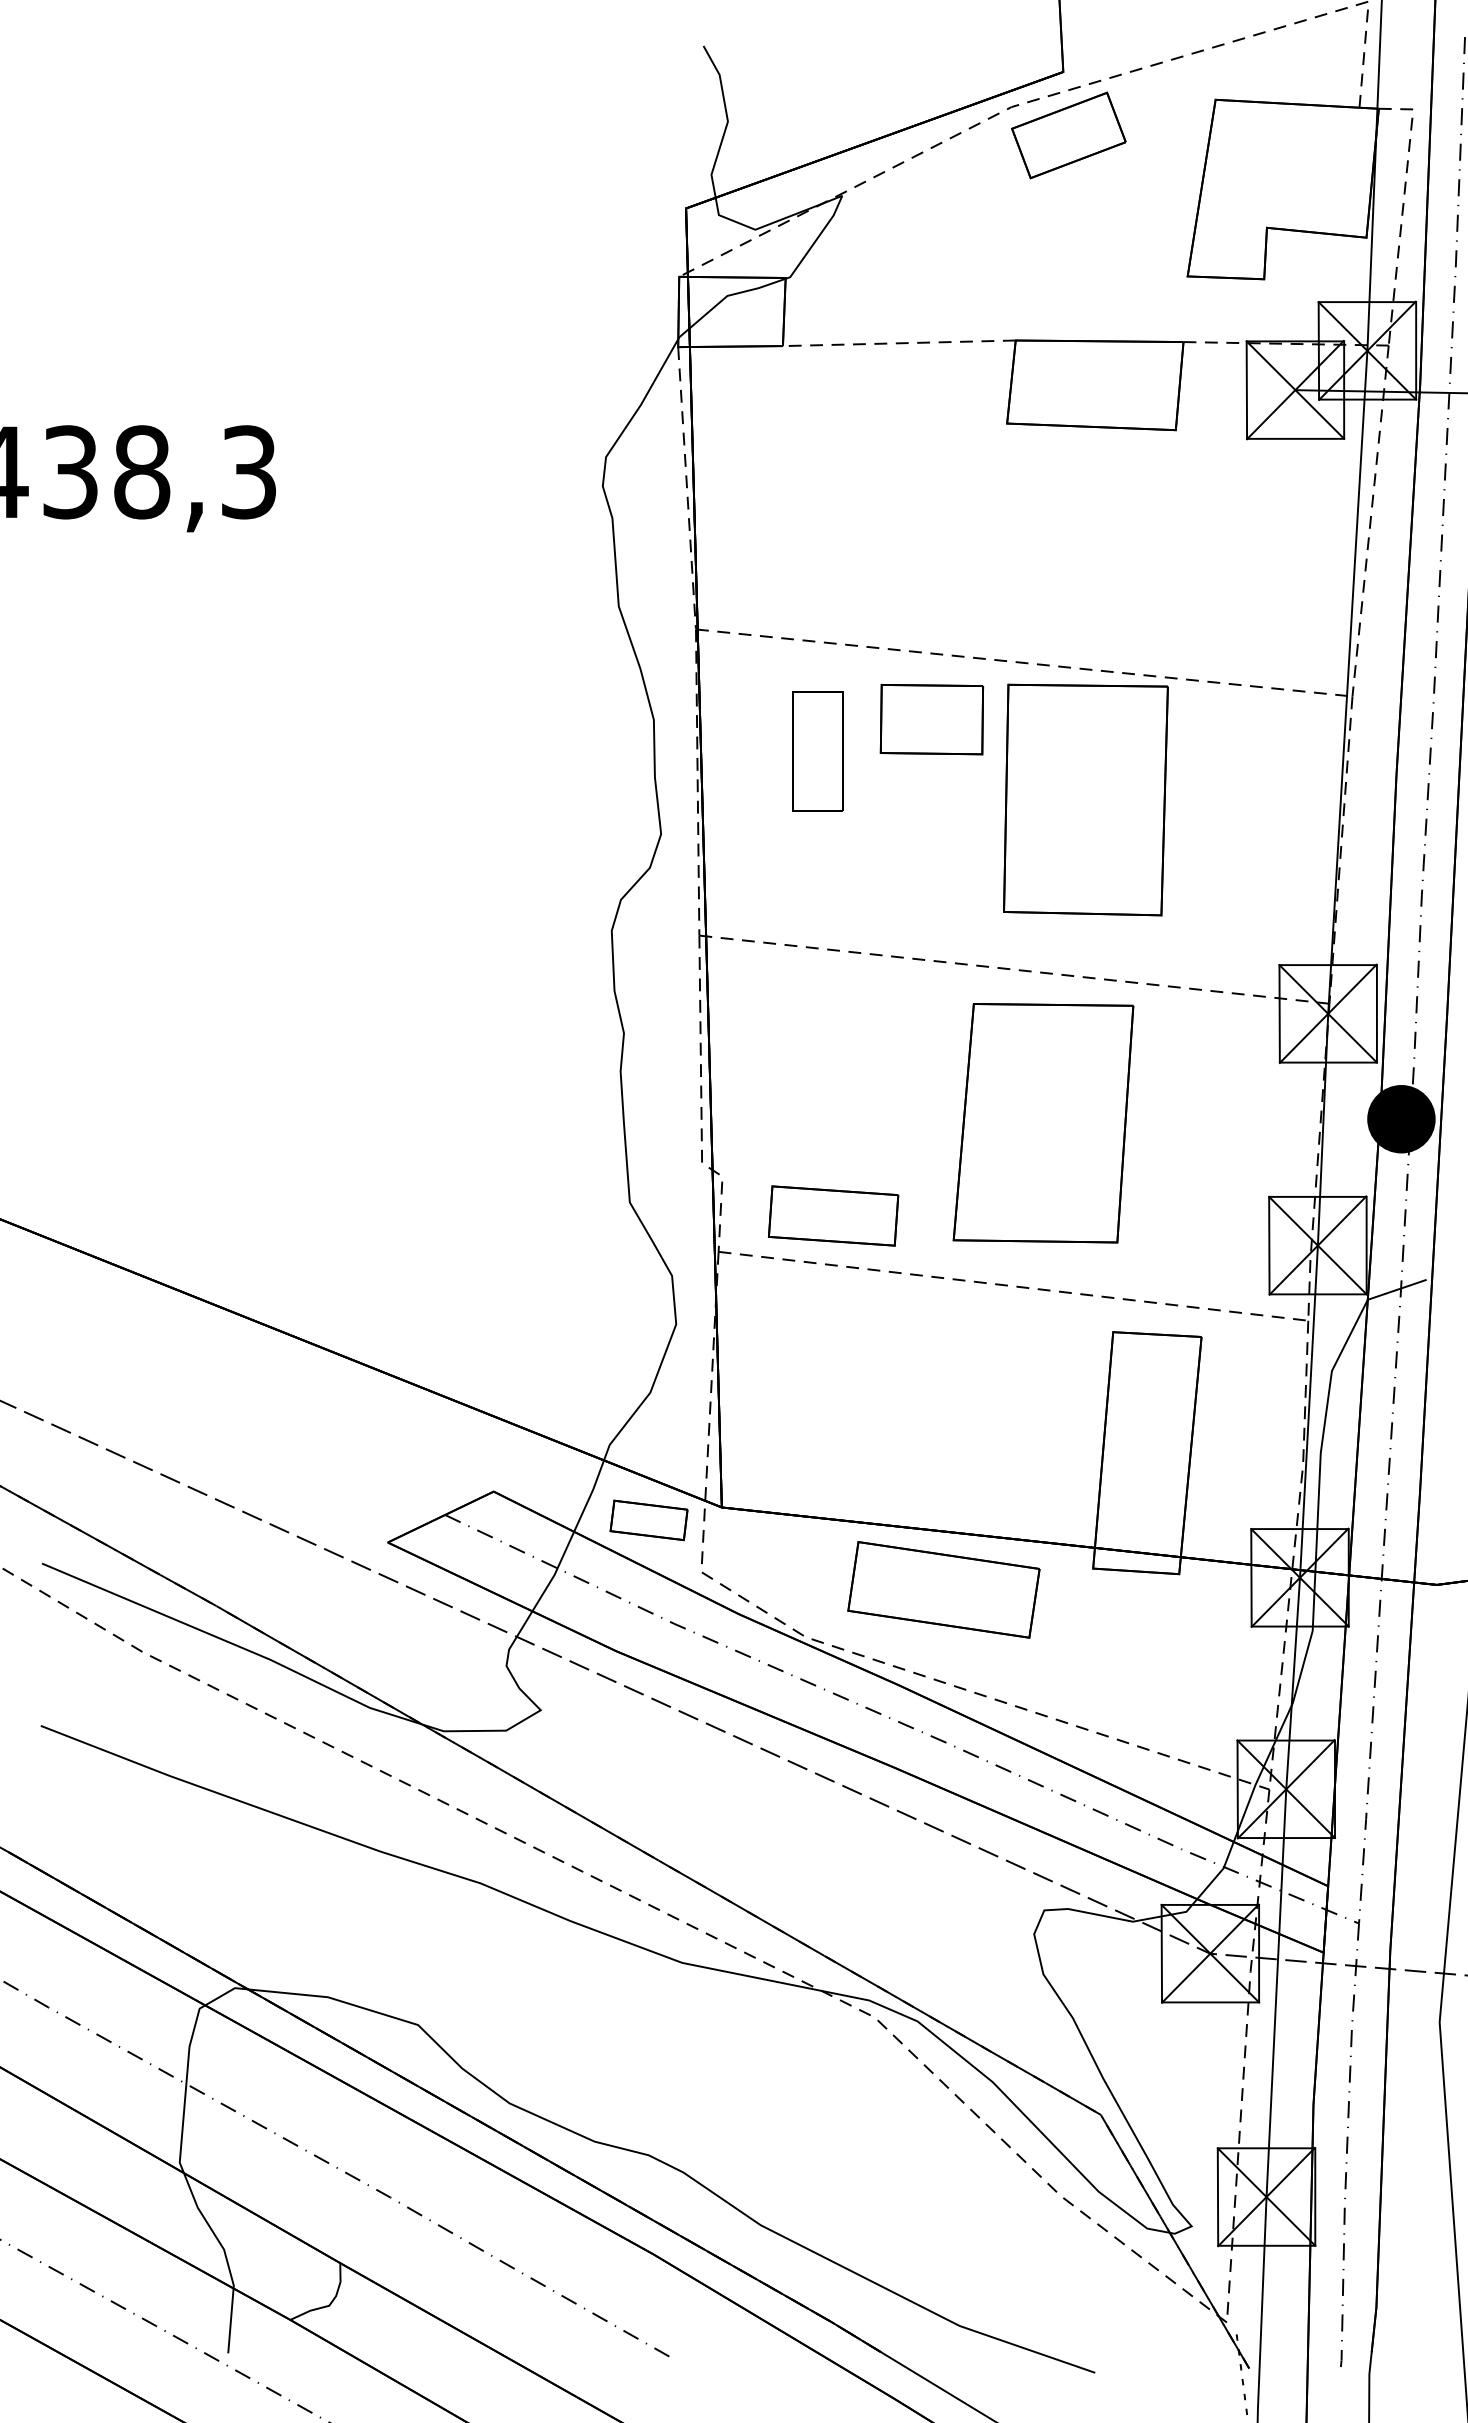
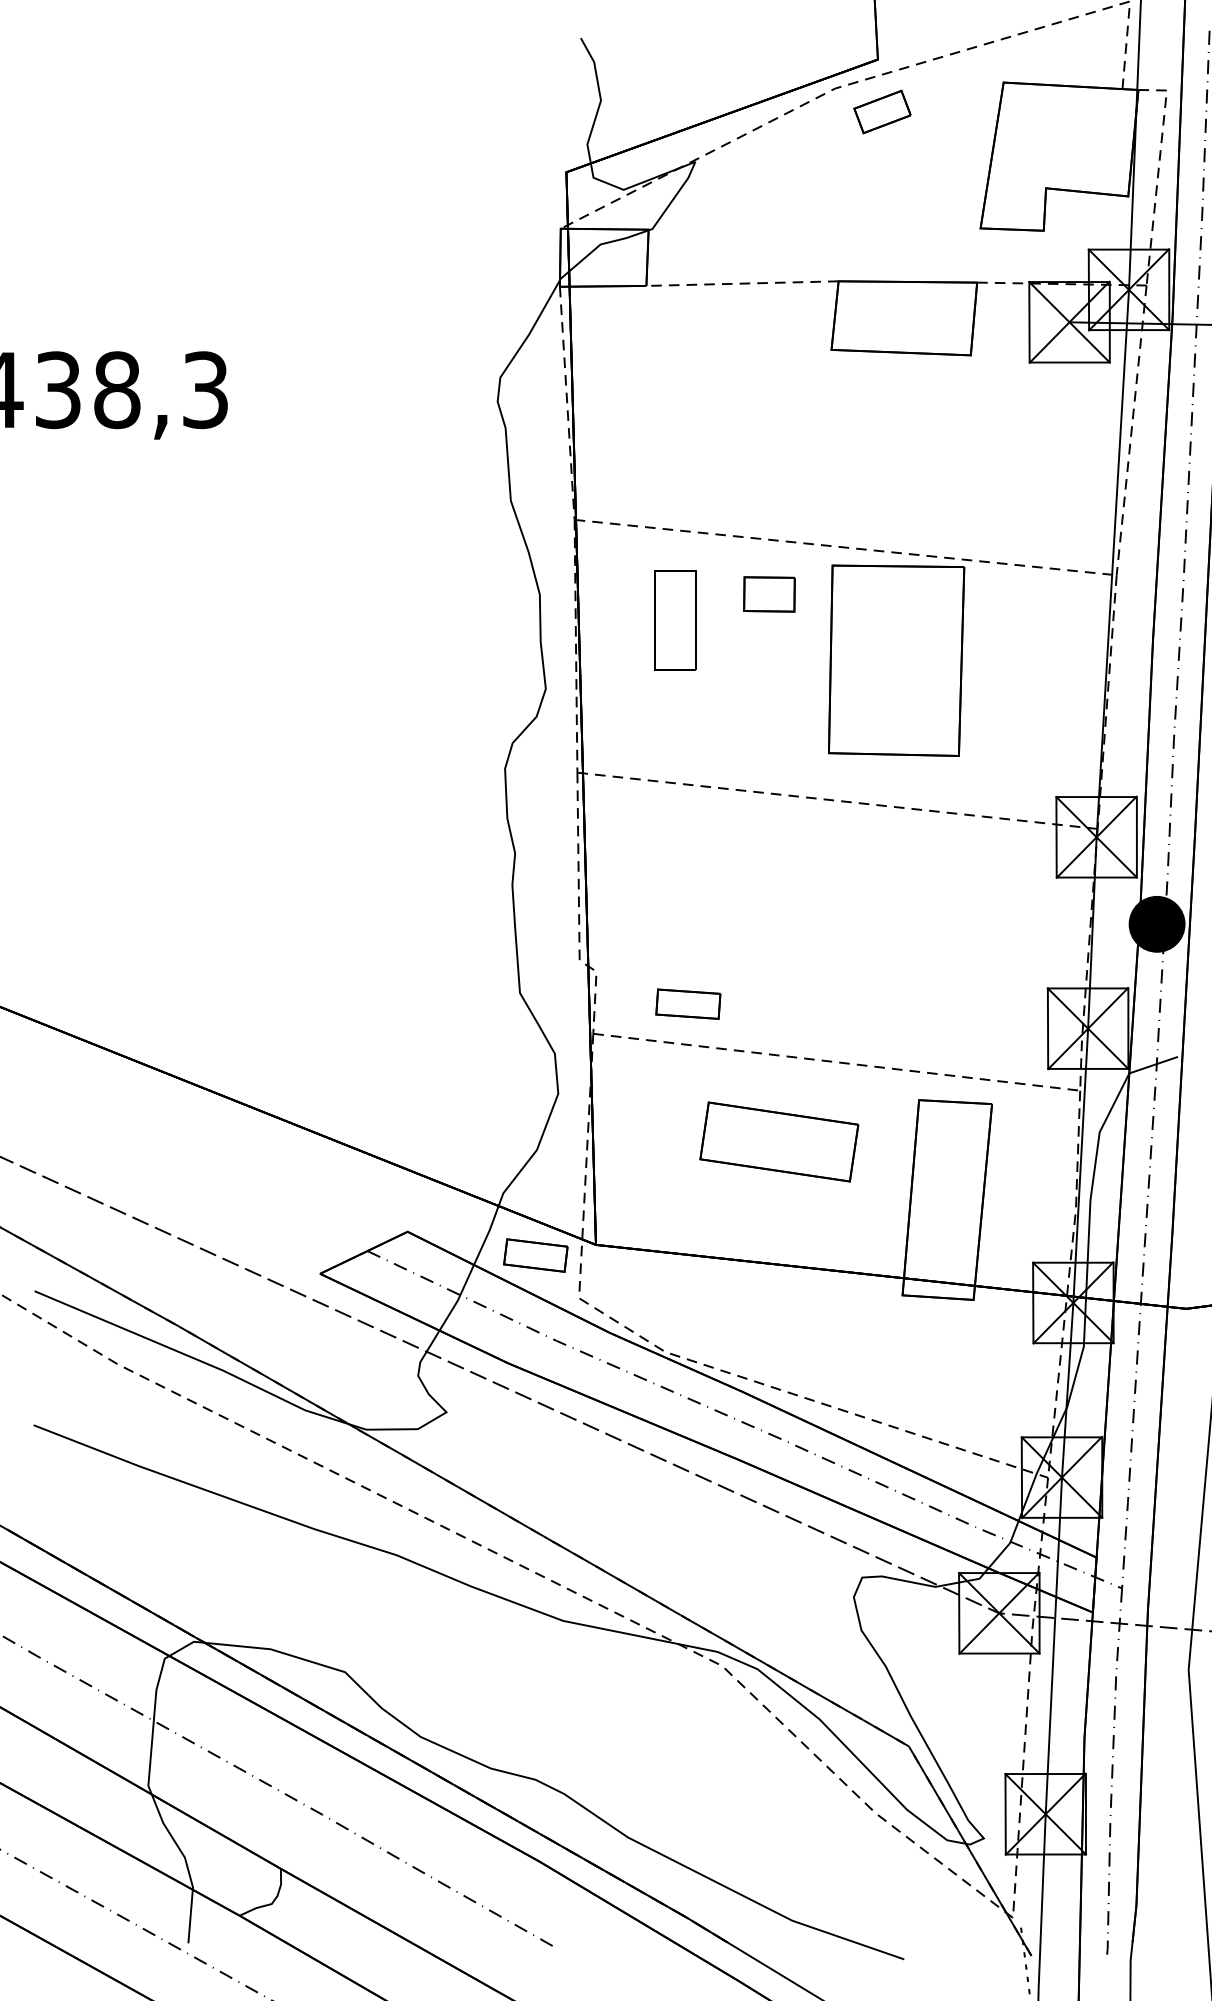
part: (1068, 135) -> (882, 112), size x0.6
part: (931, 719) -> (769, 594), size x0.6
part: (1043, 1123) -> (861, 927), removed
part: (833, 1215) -> (688, 1003), size x0.6
part: (943, 1589) -> (778, 1141), moved

